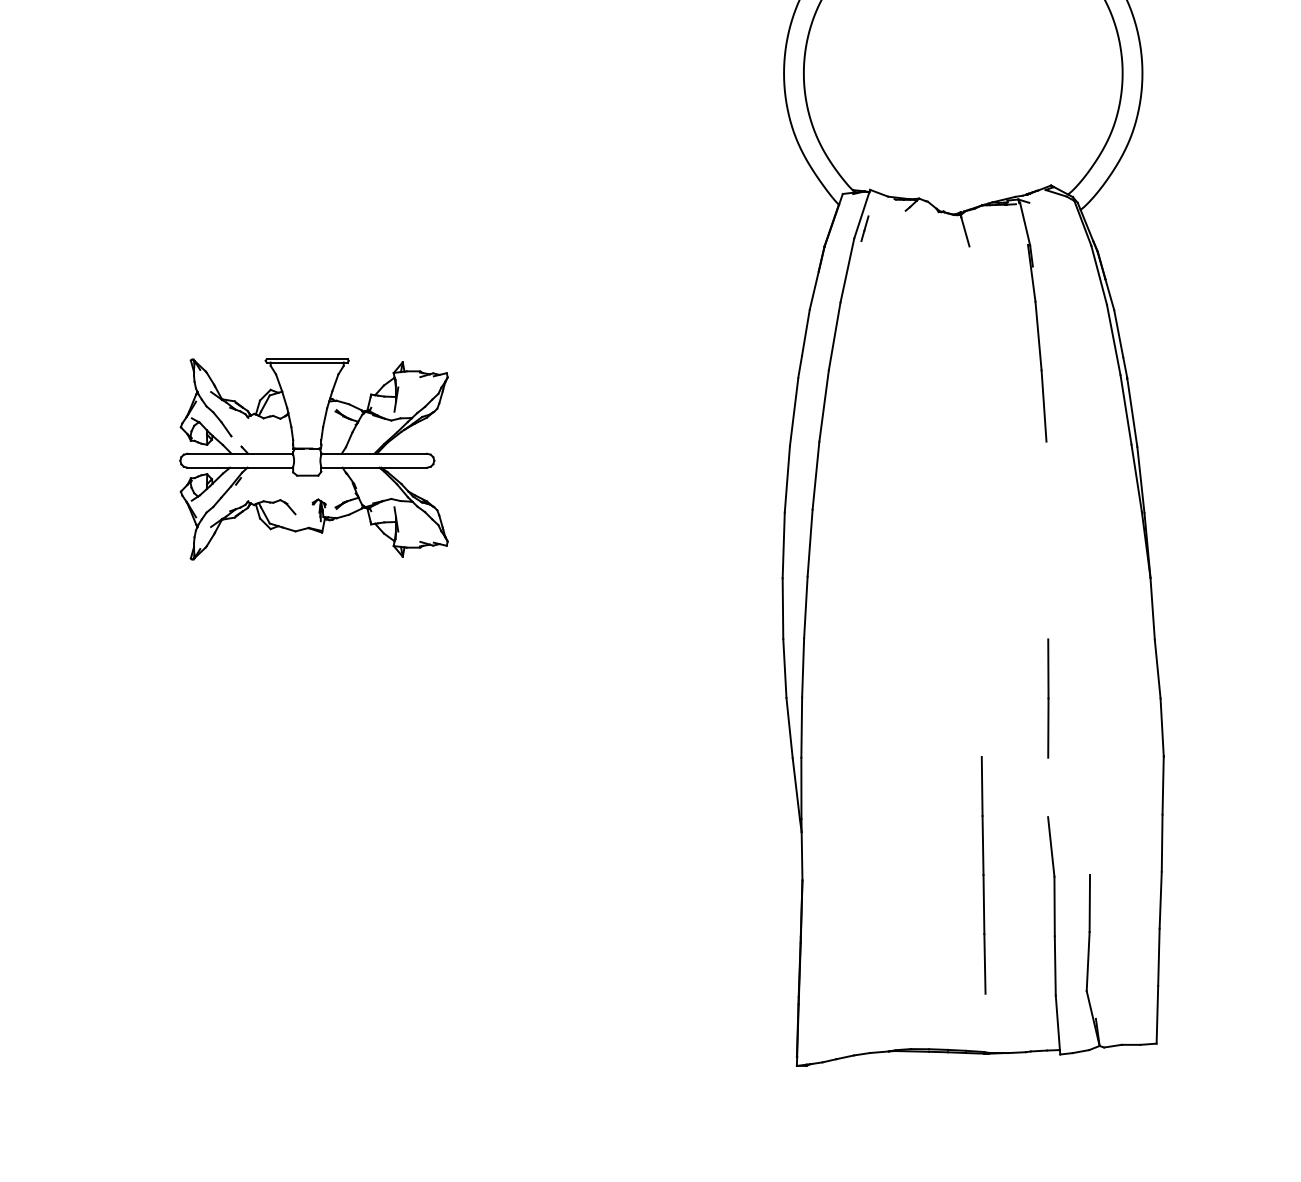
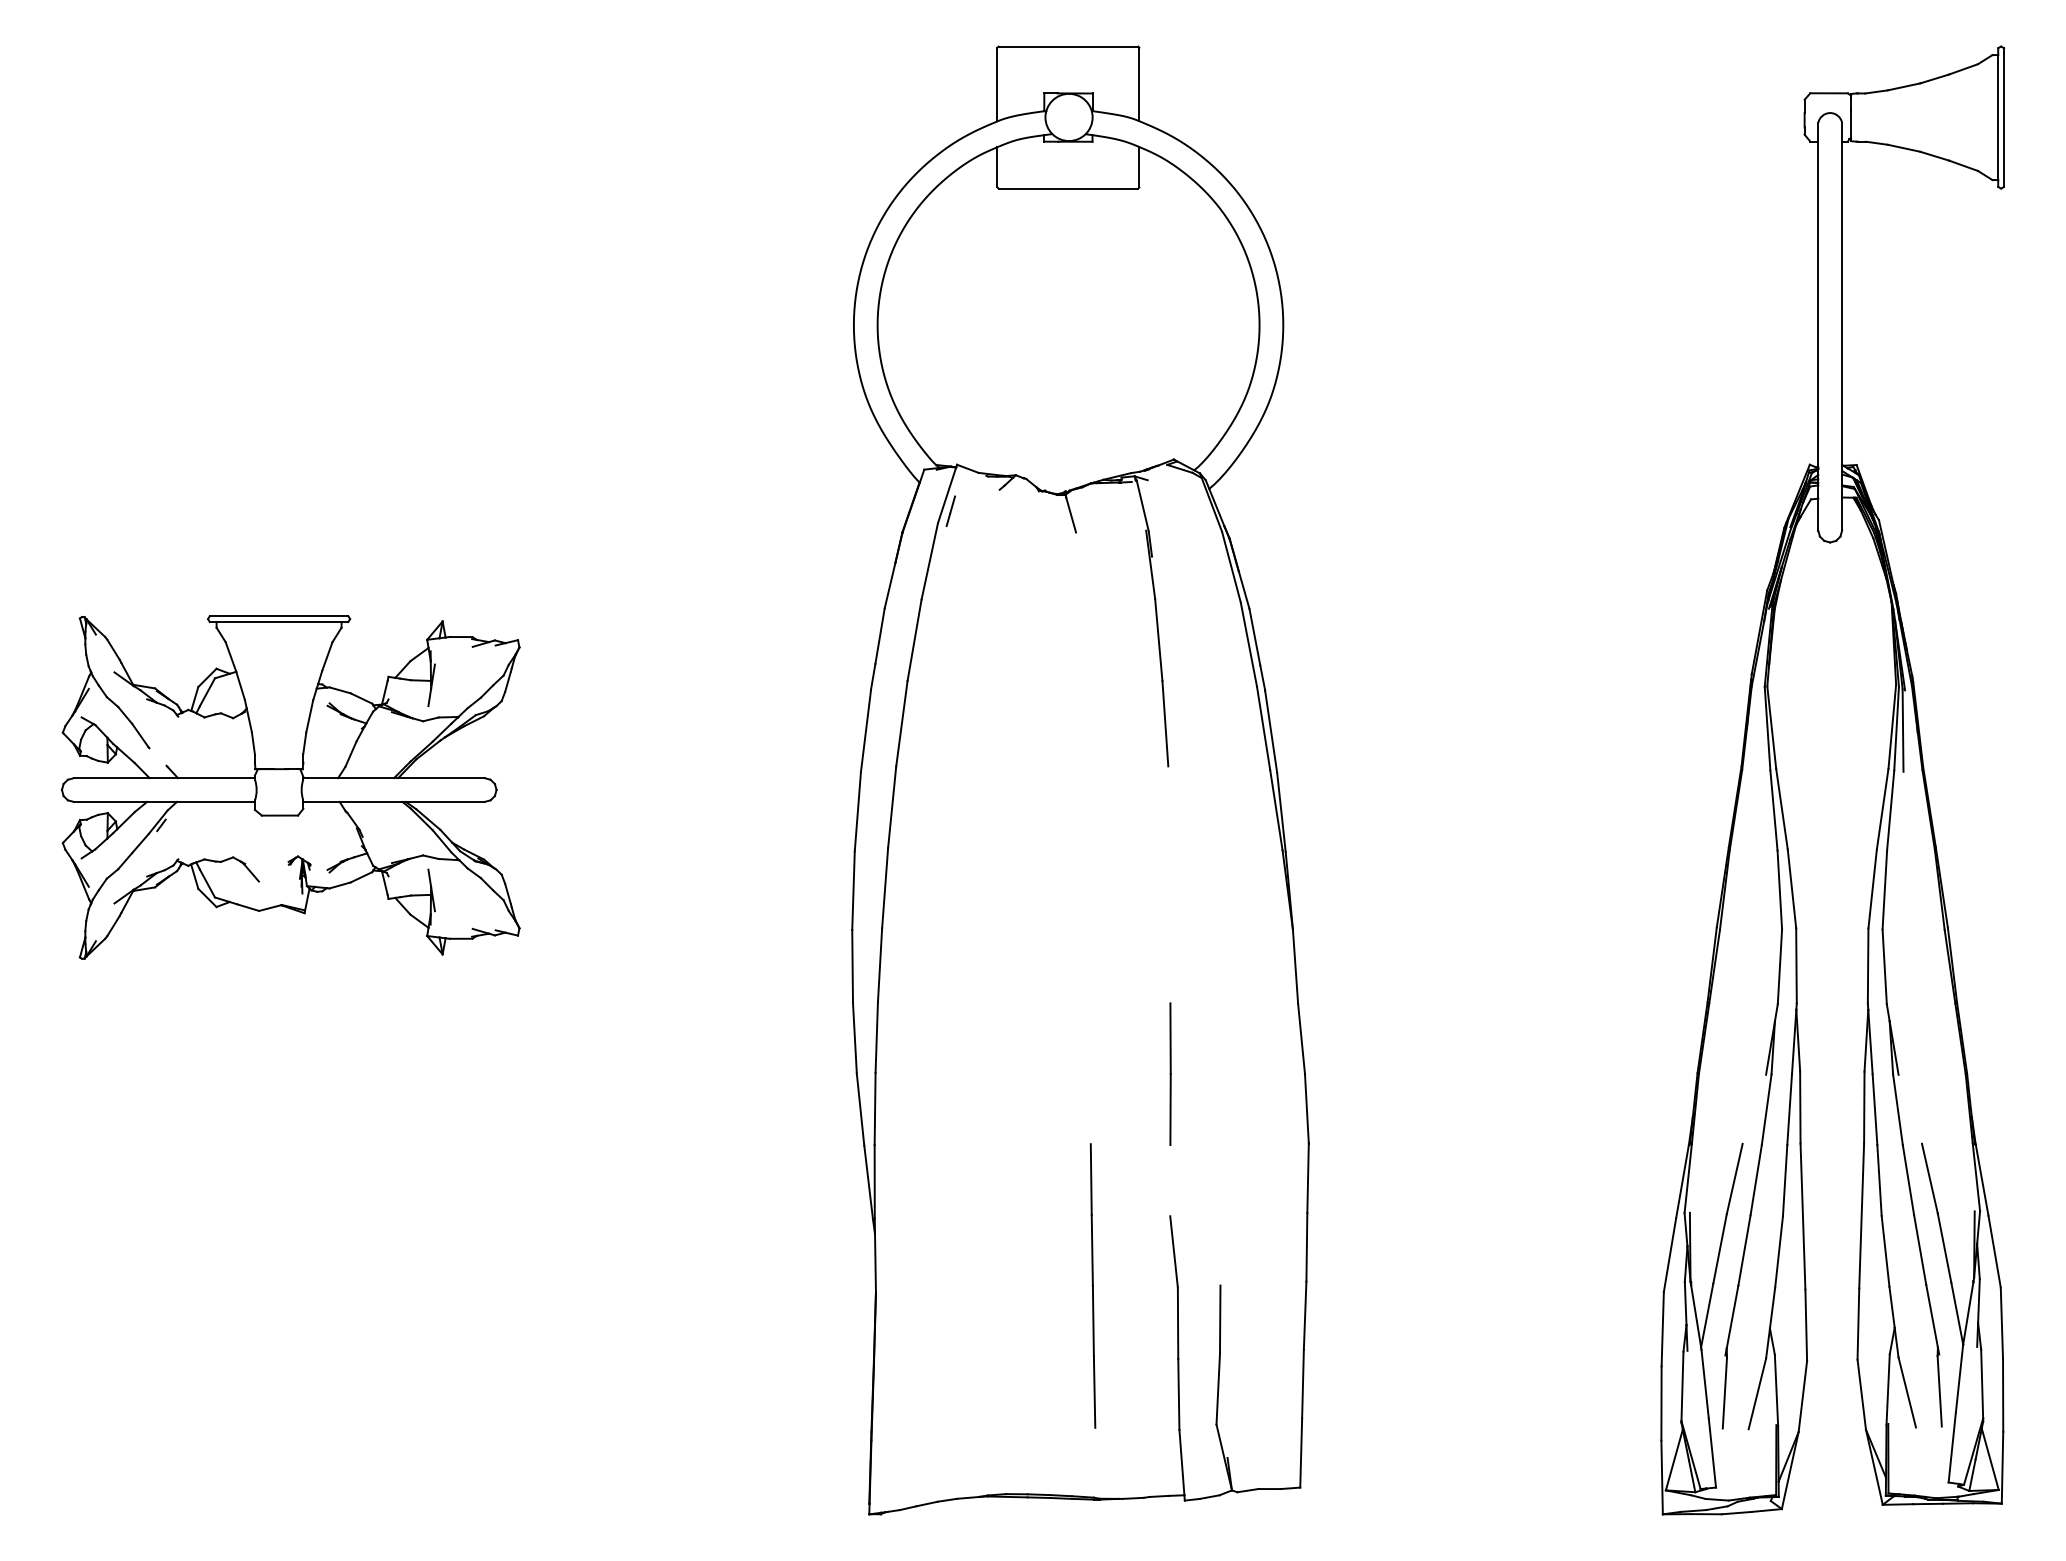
part: (313, 459) -> (290, 787), size x1.43

